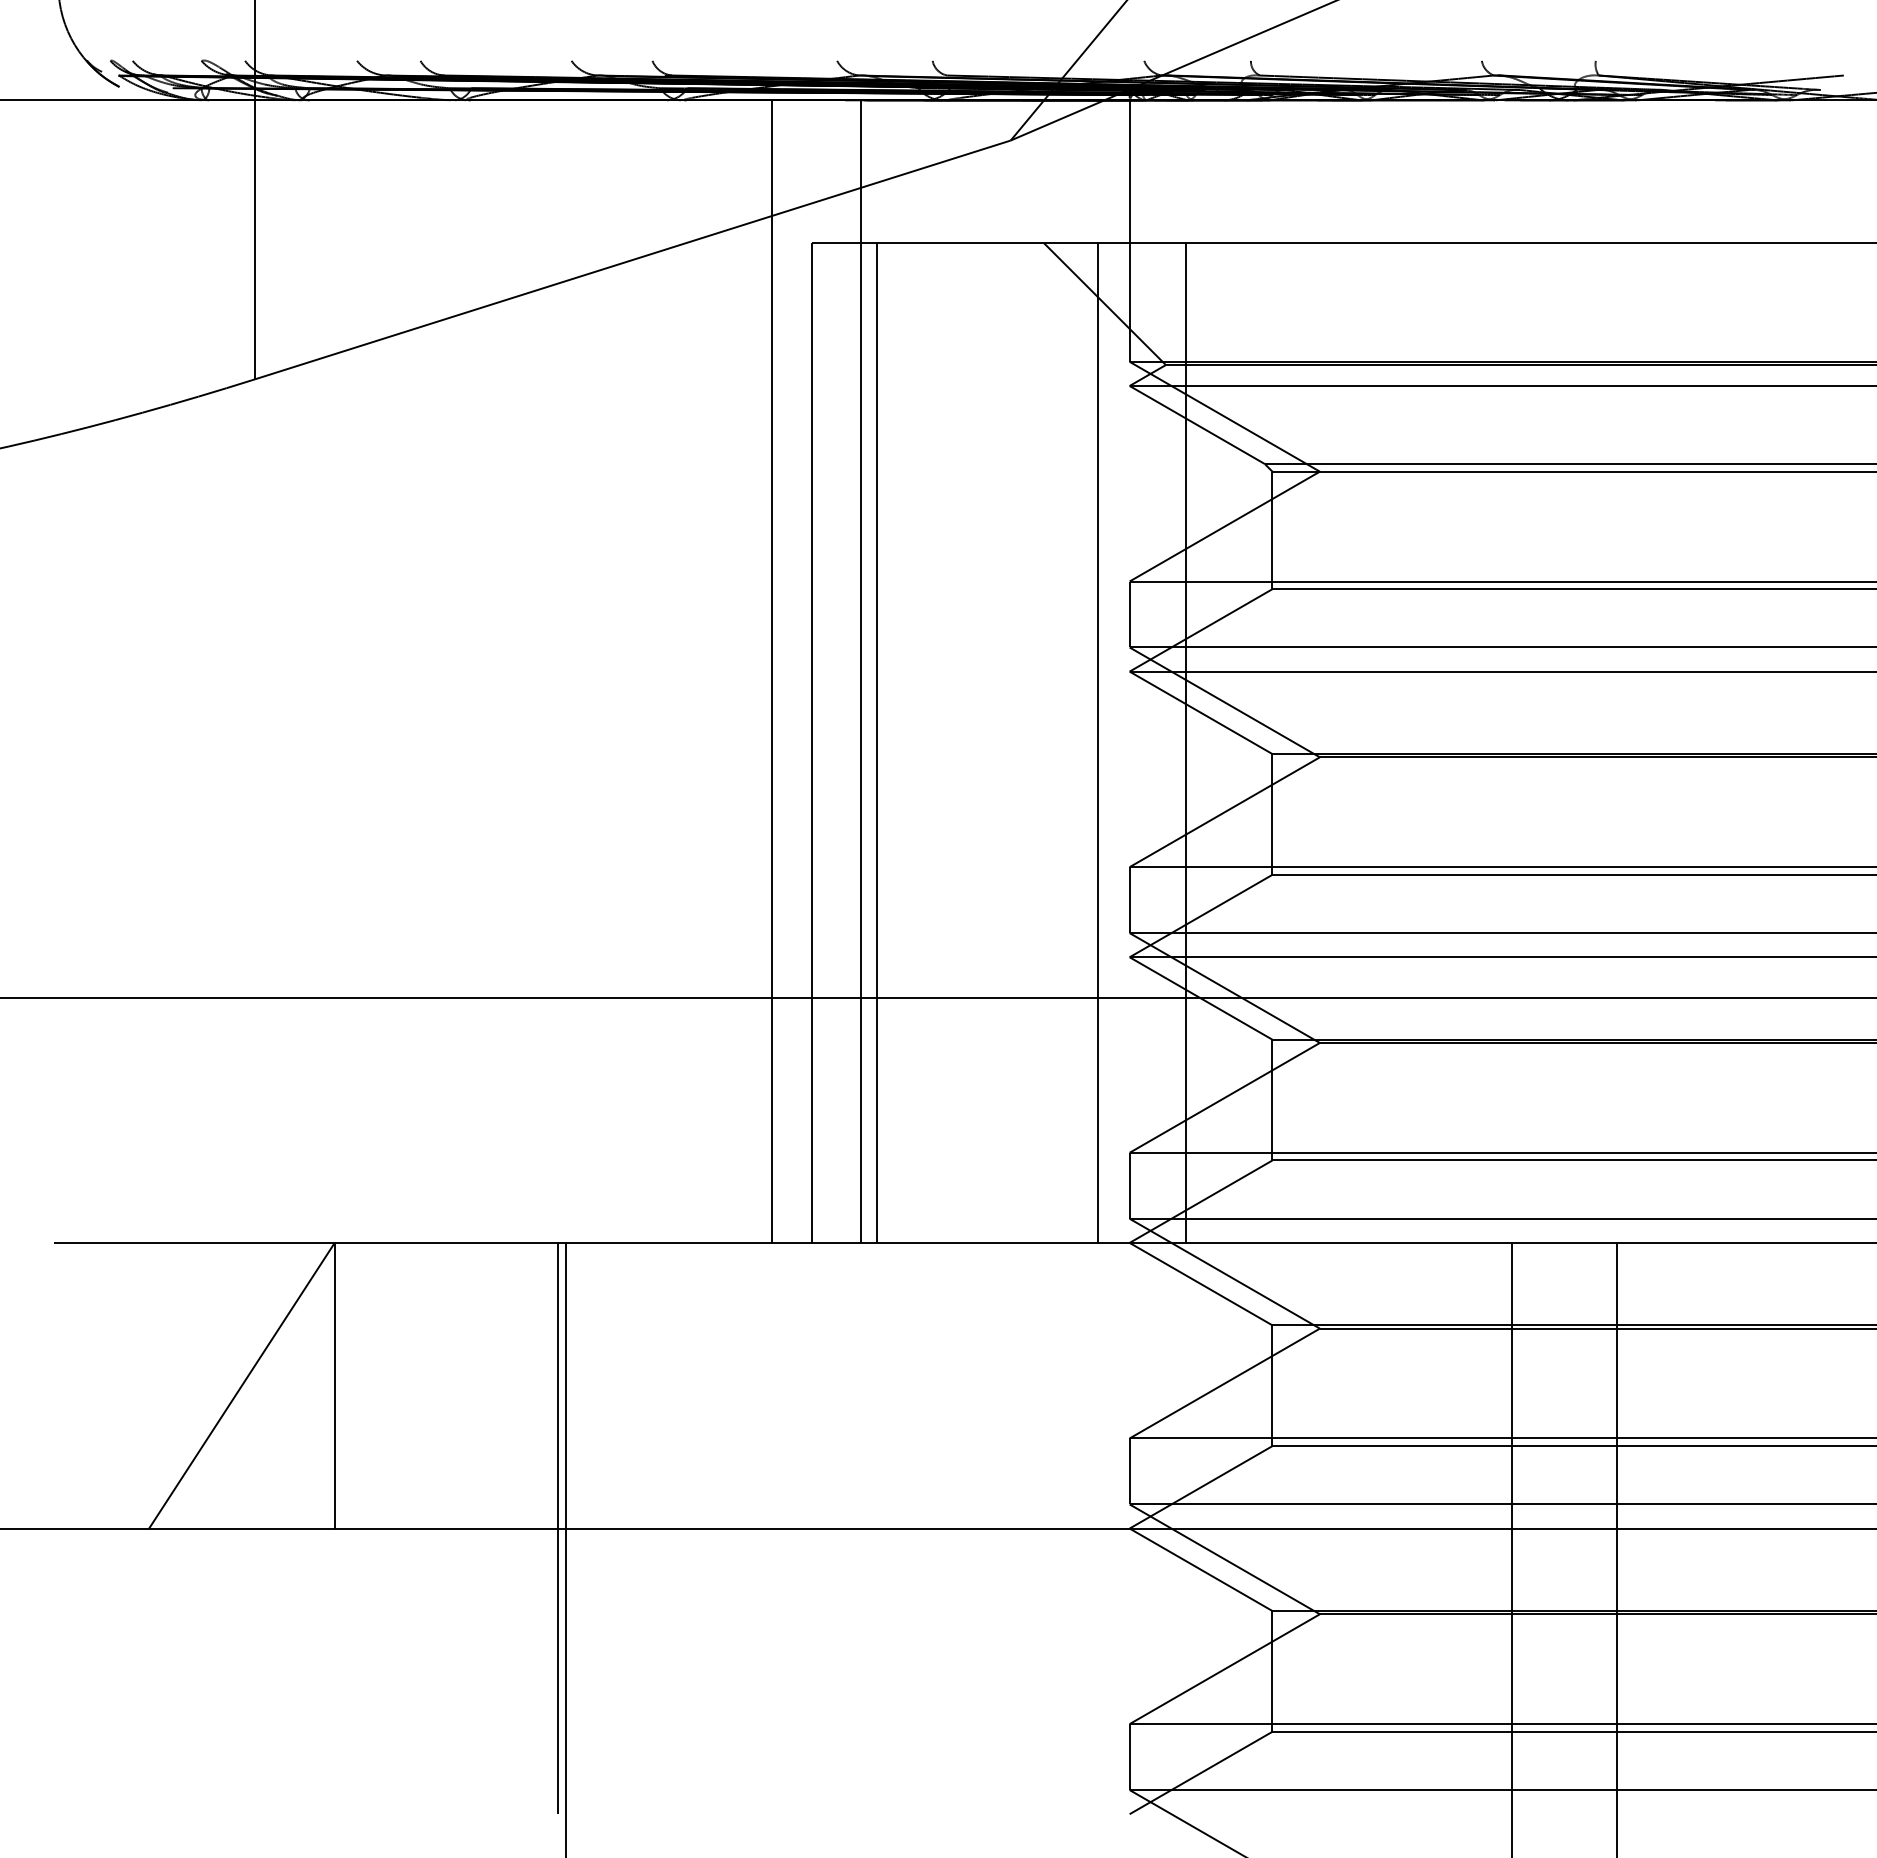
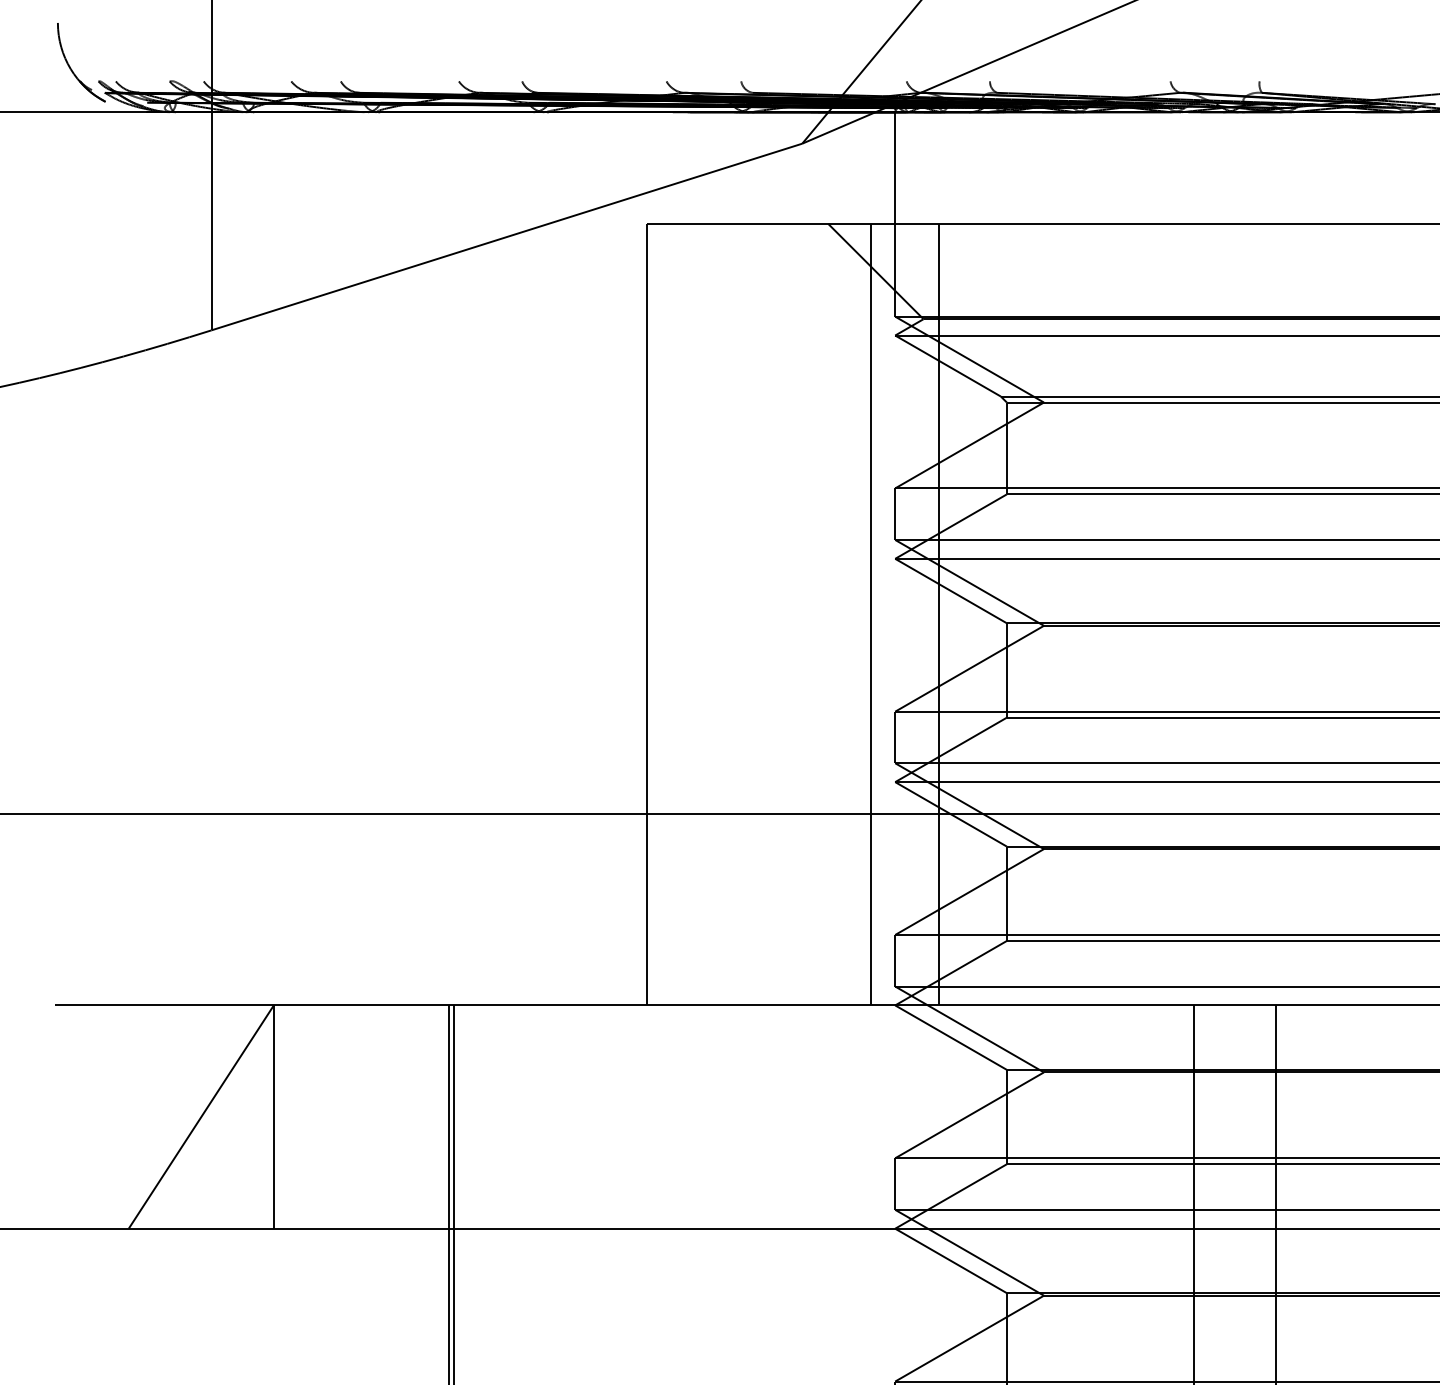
line: (772, 671) -> (616, 558), removed
line: (861, 671) -> (685, 558), removed
line: (877, 742) -> (698, 614), removed

